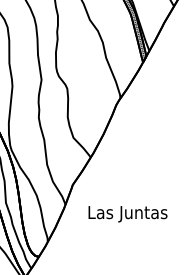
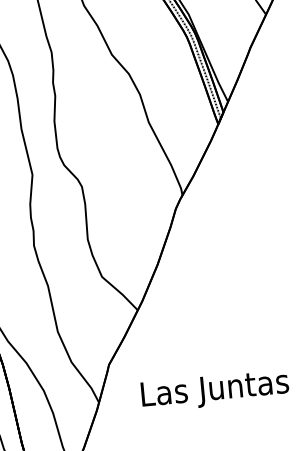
text: (127, 214) -> (214, 391), moved

